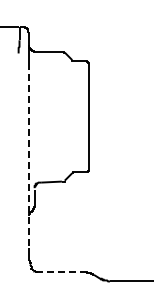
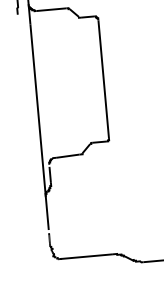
line: (28, 153) -> (38, 126), dashed -> solid
line: (60, 272) -> (86, 257), dashed -> solid

